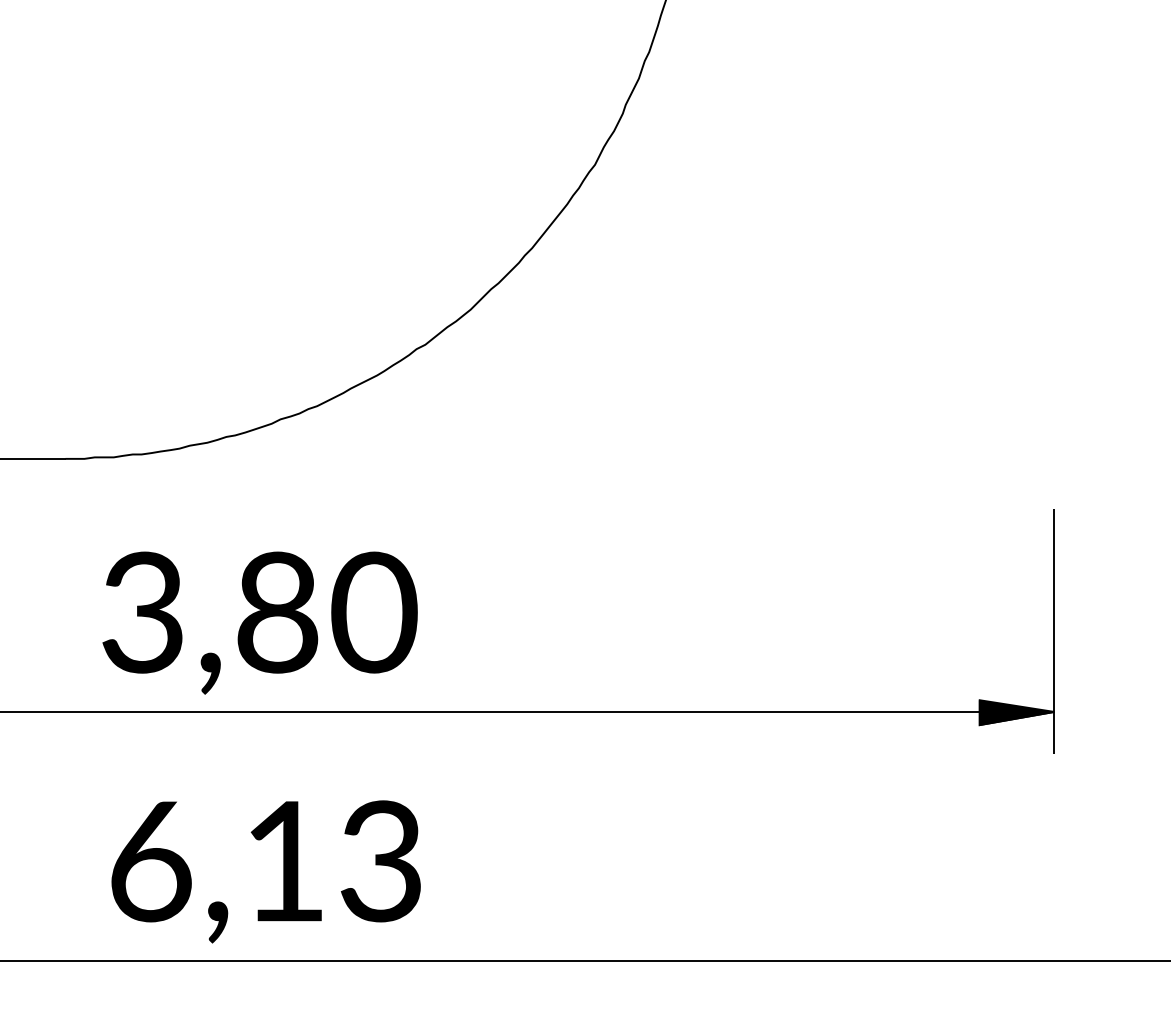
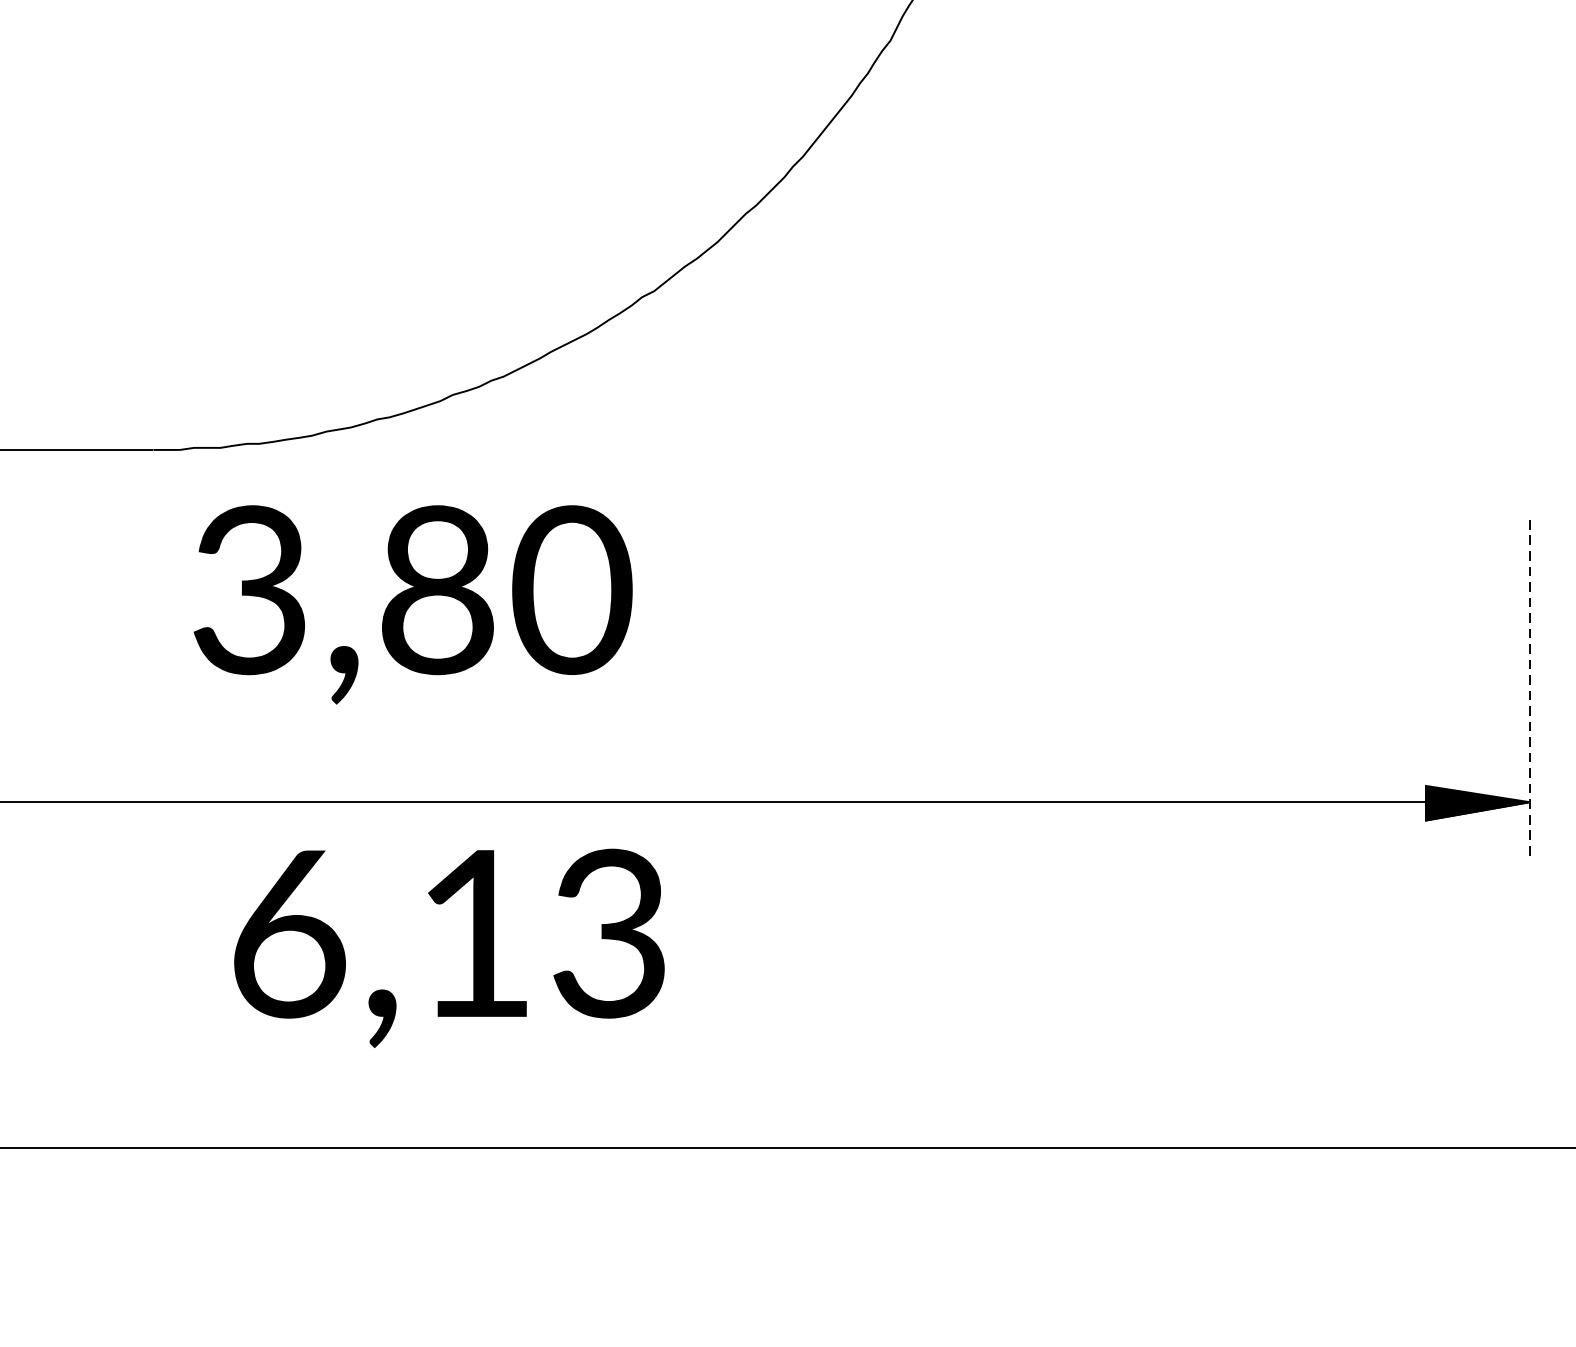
text: (259, 622) -> (412, 603), moved
line: (1054, 631) -> (1530, 690), solid -> dashed
text: (265, 871) -> (448, 947), moved

